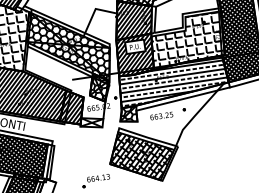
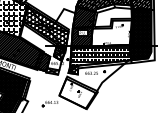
hatch: (186, 39) -> (111, 33), removed
hatch: (141, 155) -> (77, 93), removed

